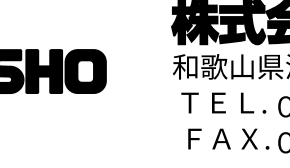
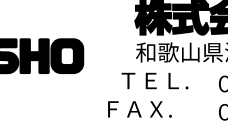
text: (223, 102) -> (154, 80), moved
text: (228, 139) -> (139, 109), moved

